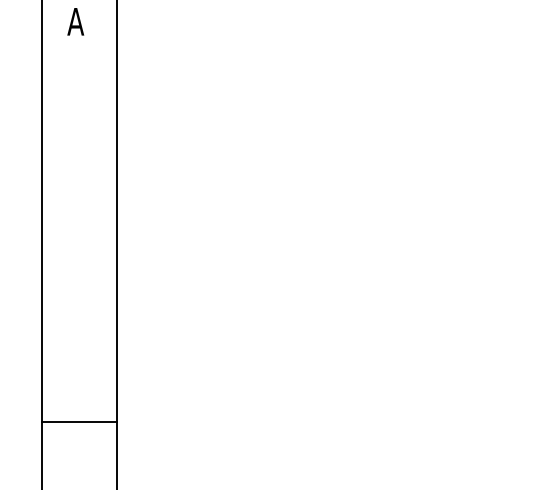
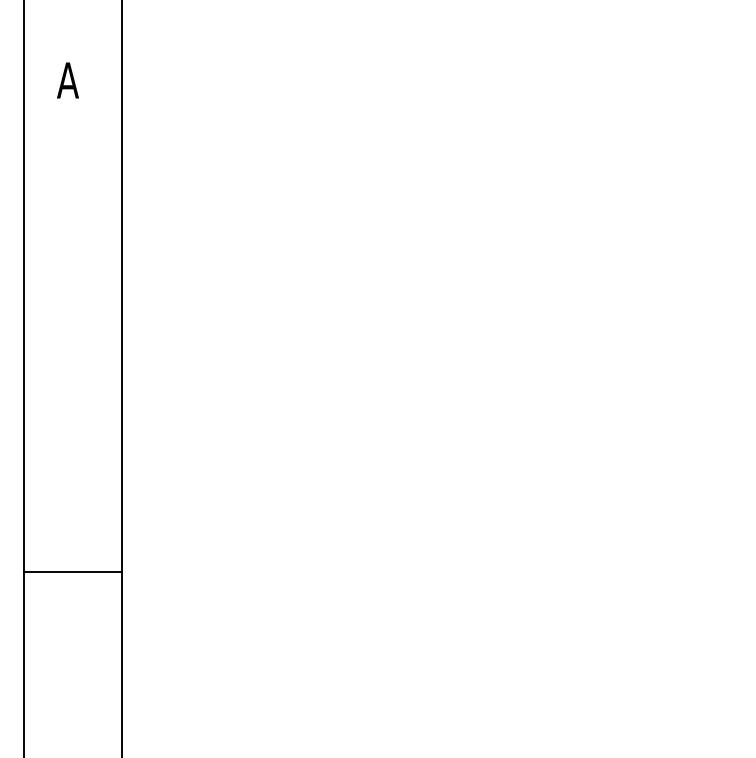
line: (79, 422) -> (72, 572), moved

